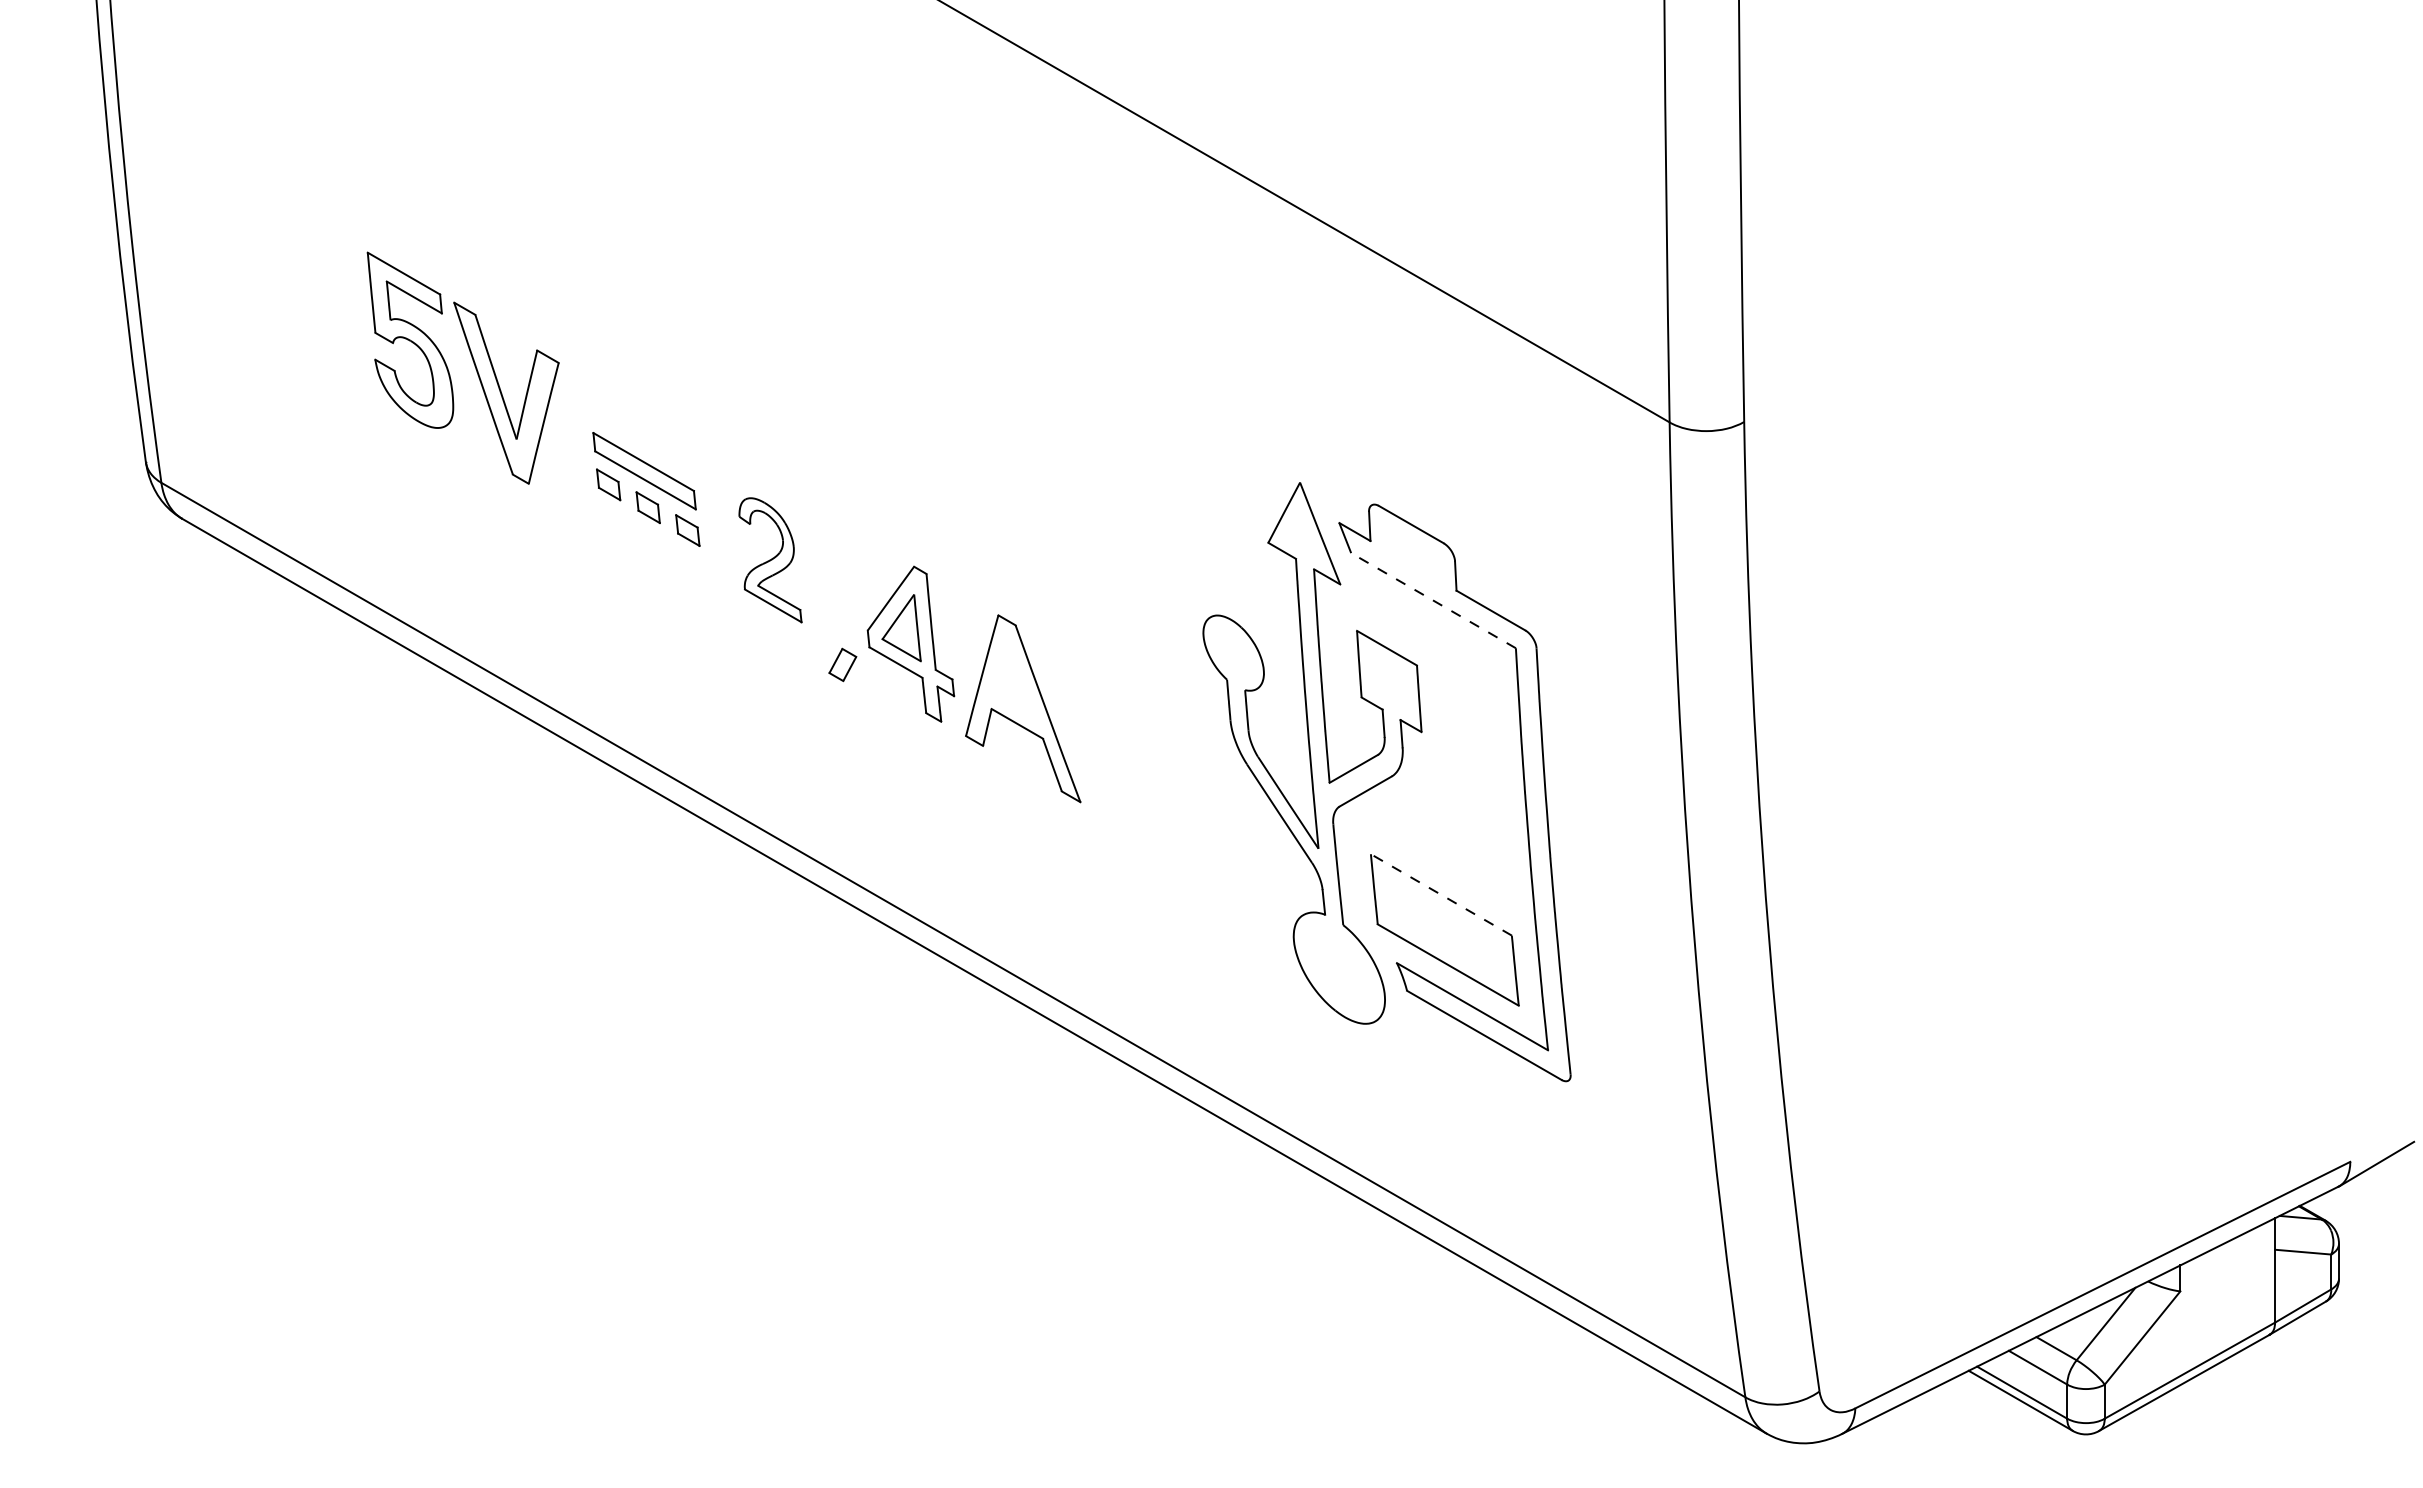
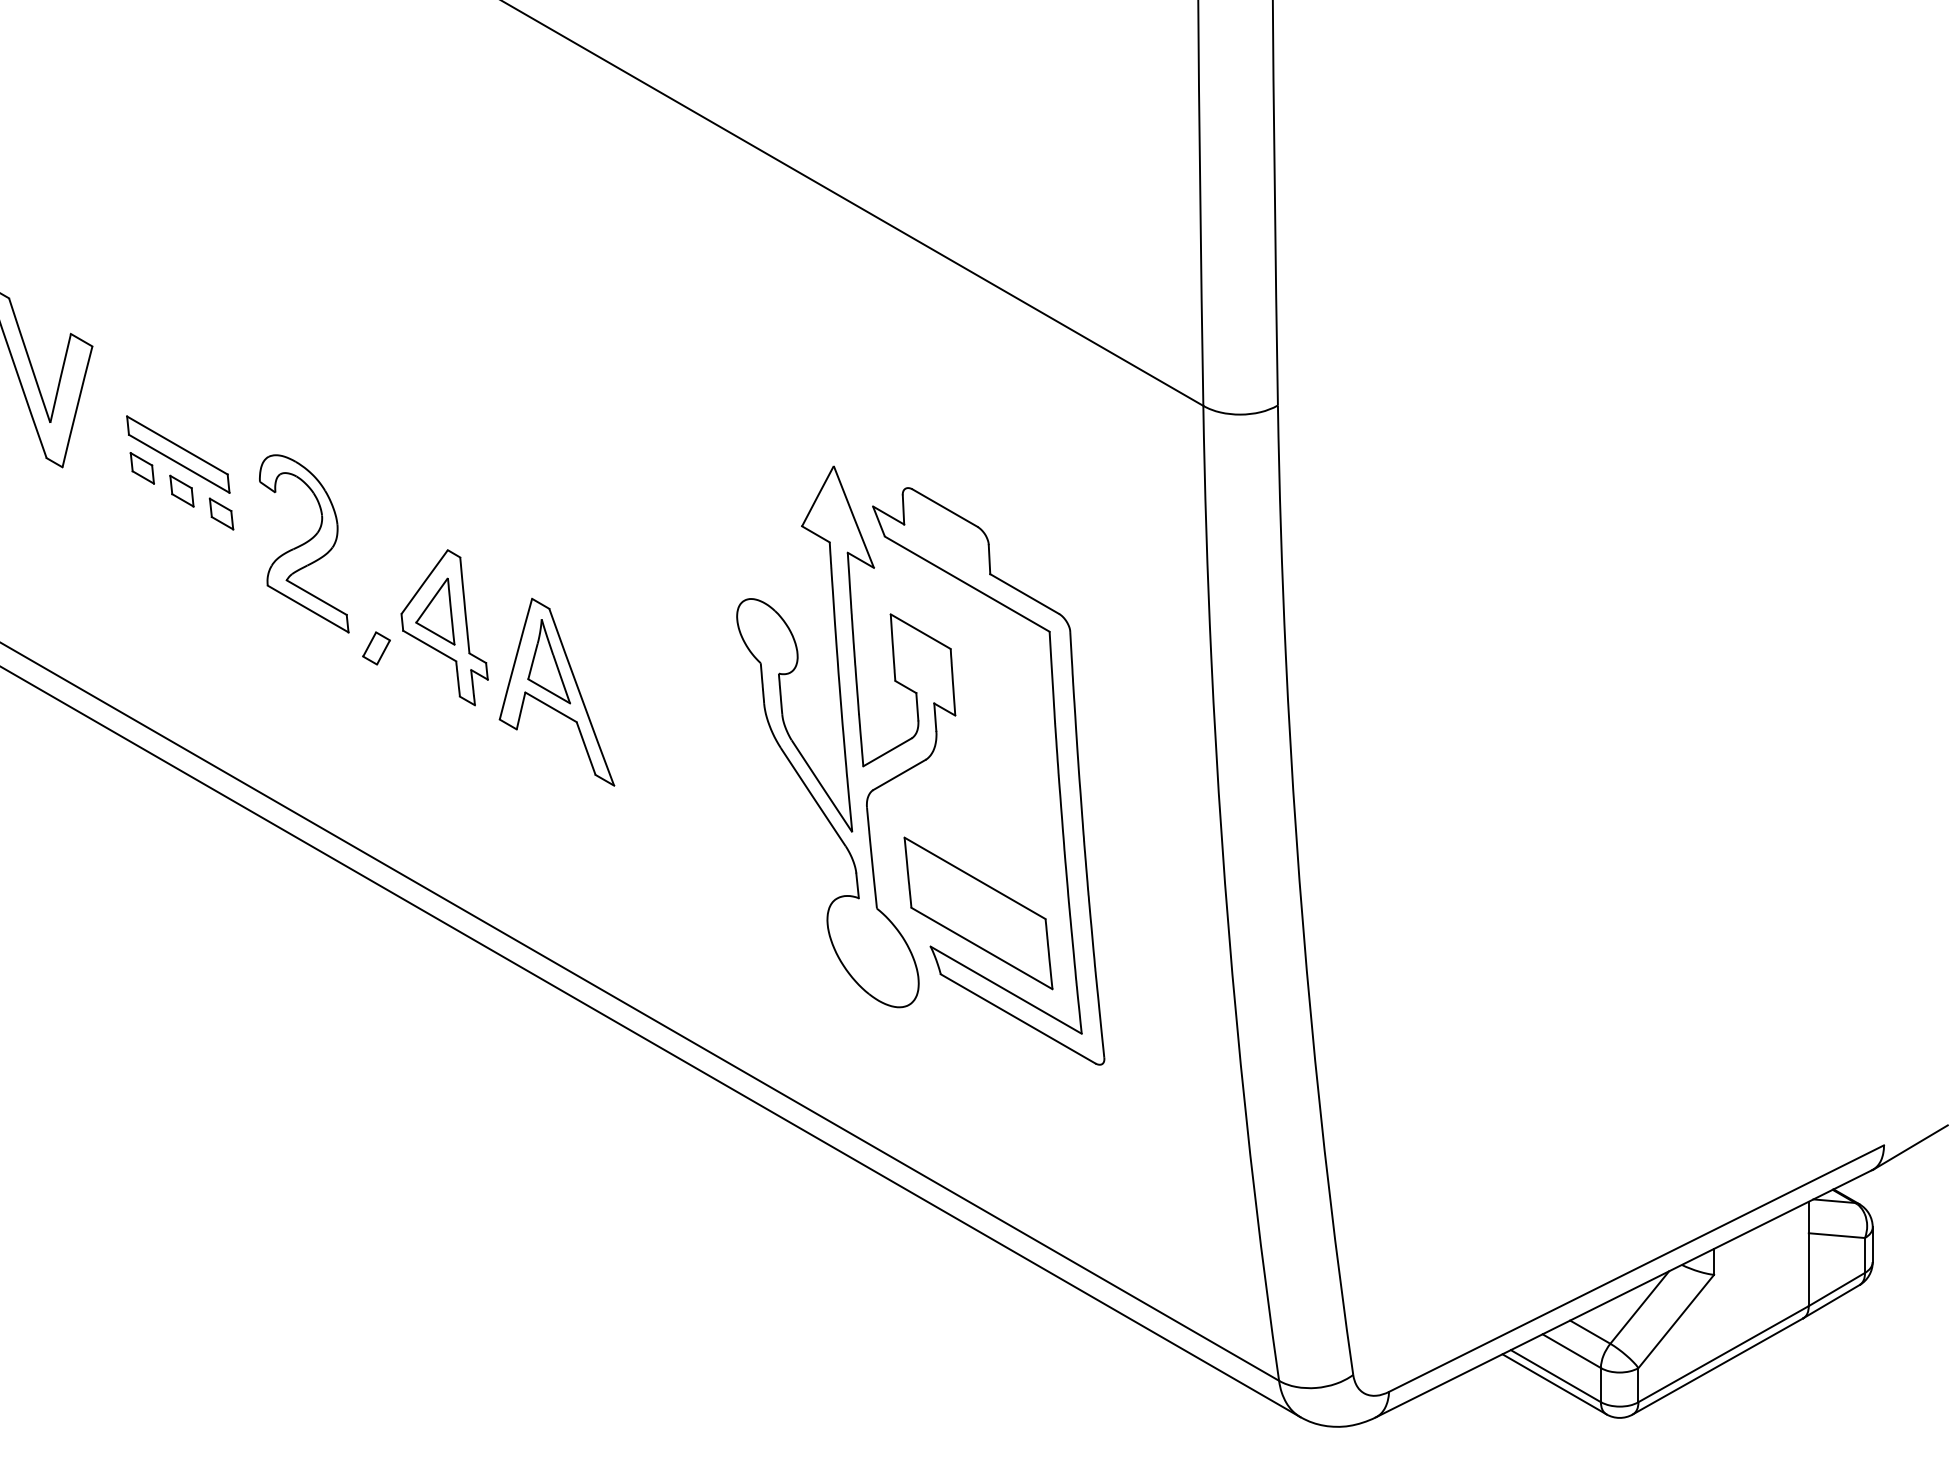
part: (770, 559) -> (304, 542), size x1.43
line: (1433, 600) -> (967, 583), dashed -> solid
part: (1015, 677) -> (549, 660), added
line: (1440, 894) -> (974, 877), dashed -> solid

